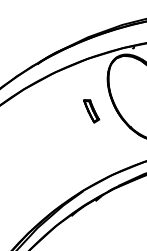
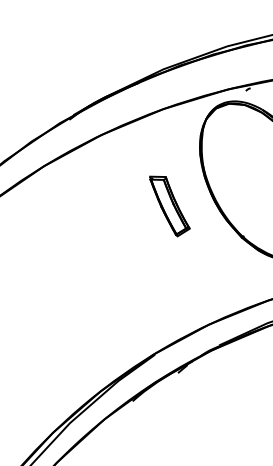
part: (91, 111) -> (169, 207), size x1.43

